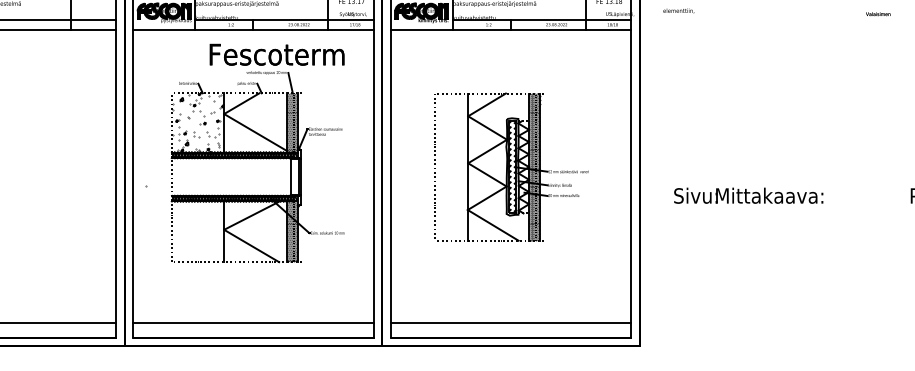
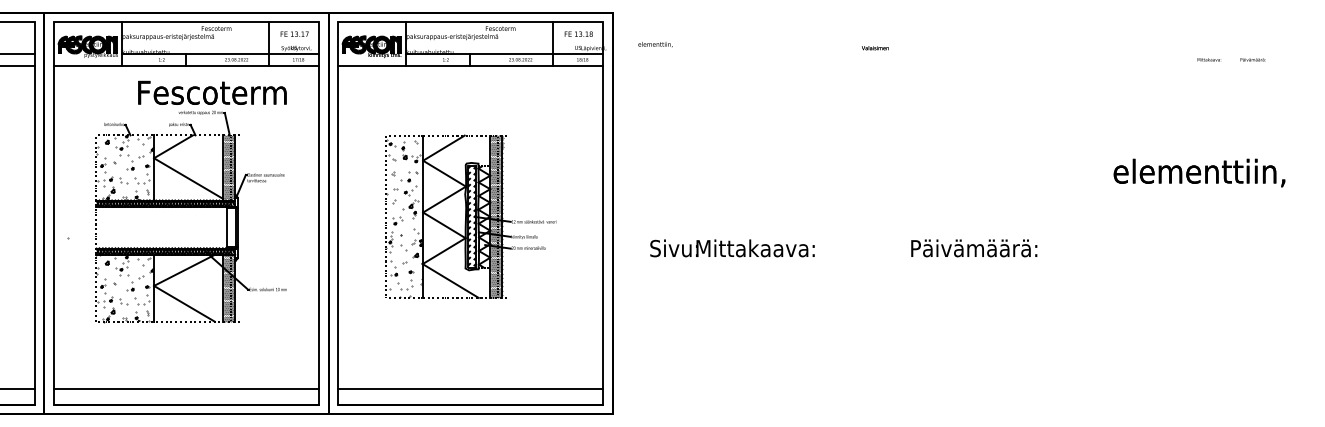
hatch: (451, 168) -> (404, 218), added
hatch: (198, 231) -> (125, 287), added

